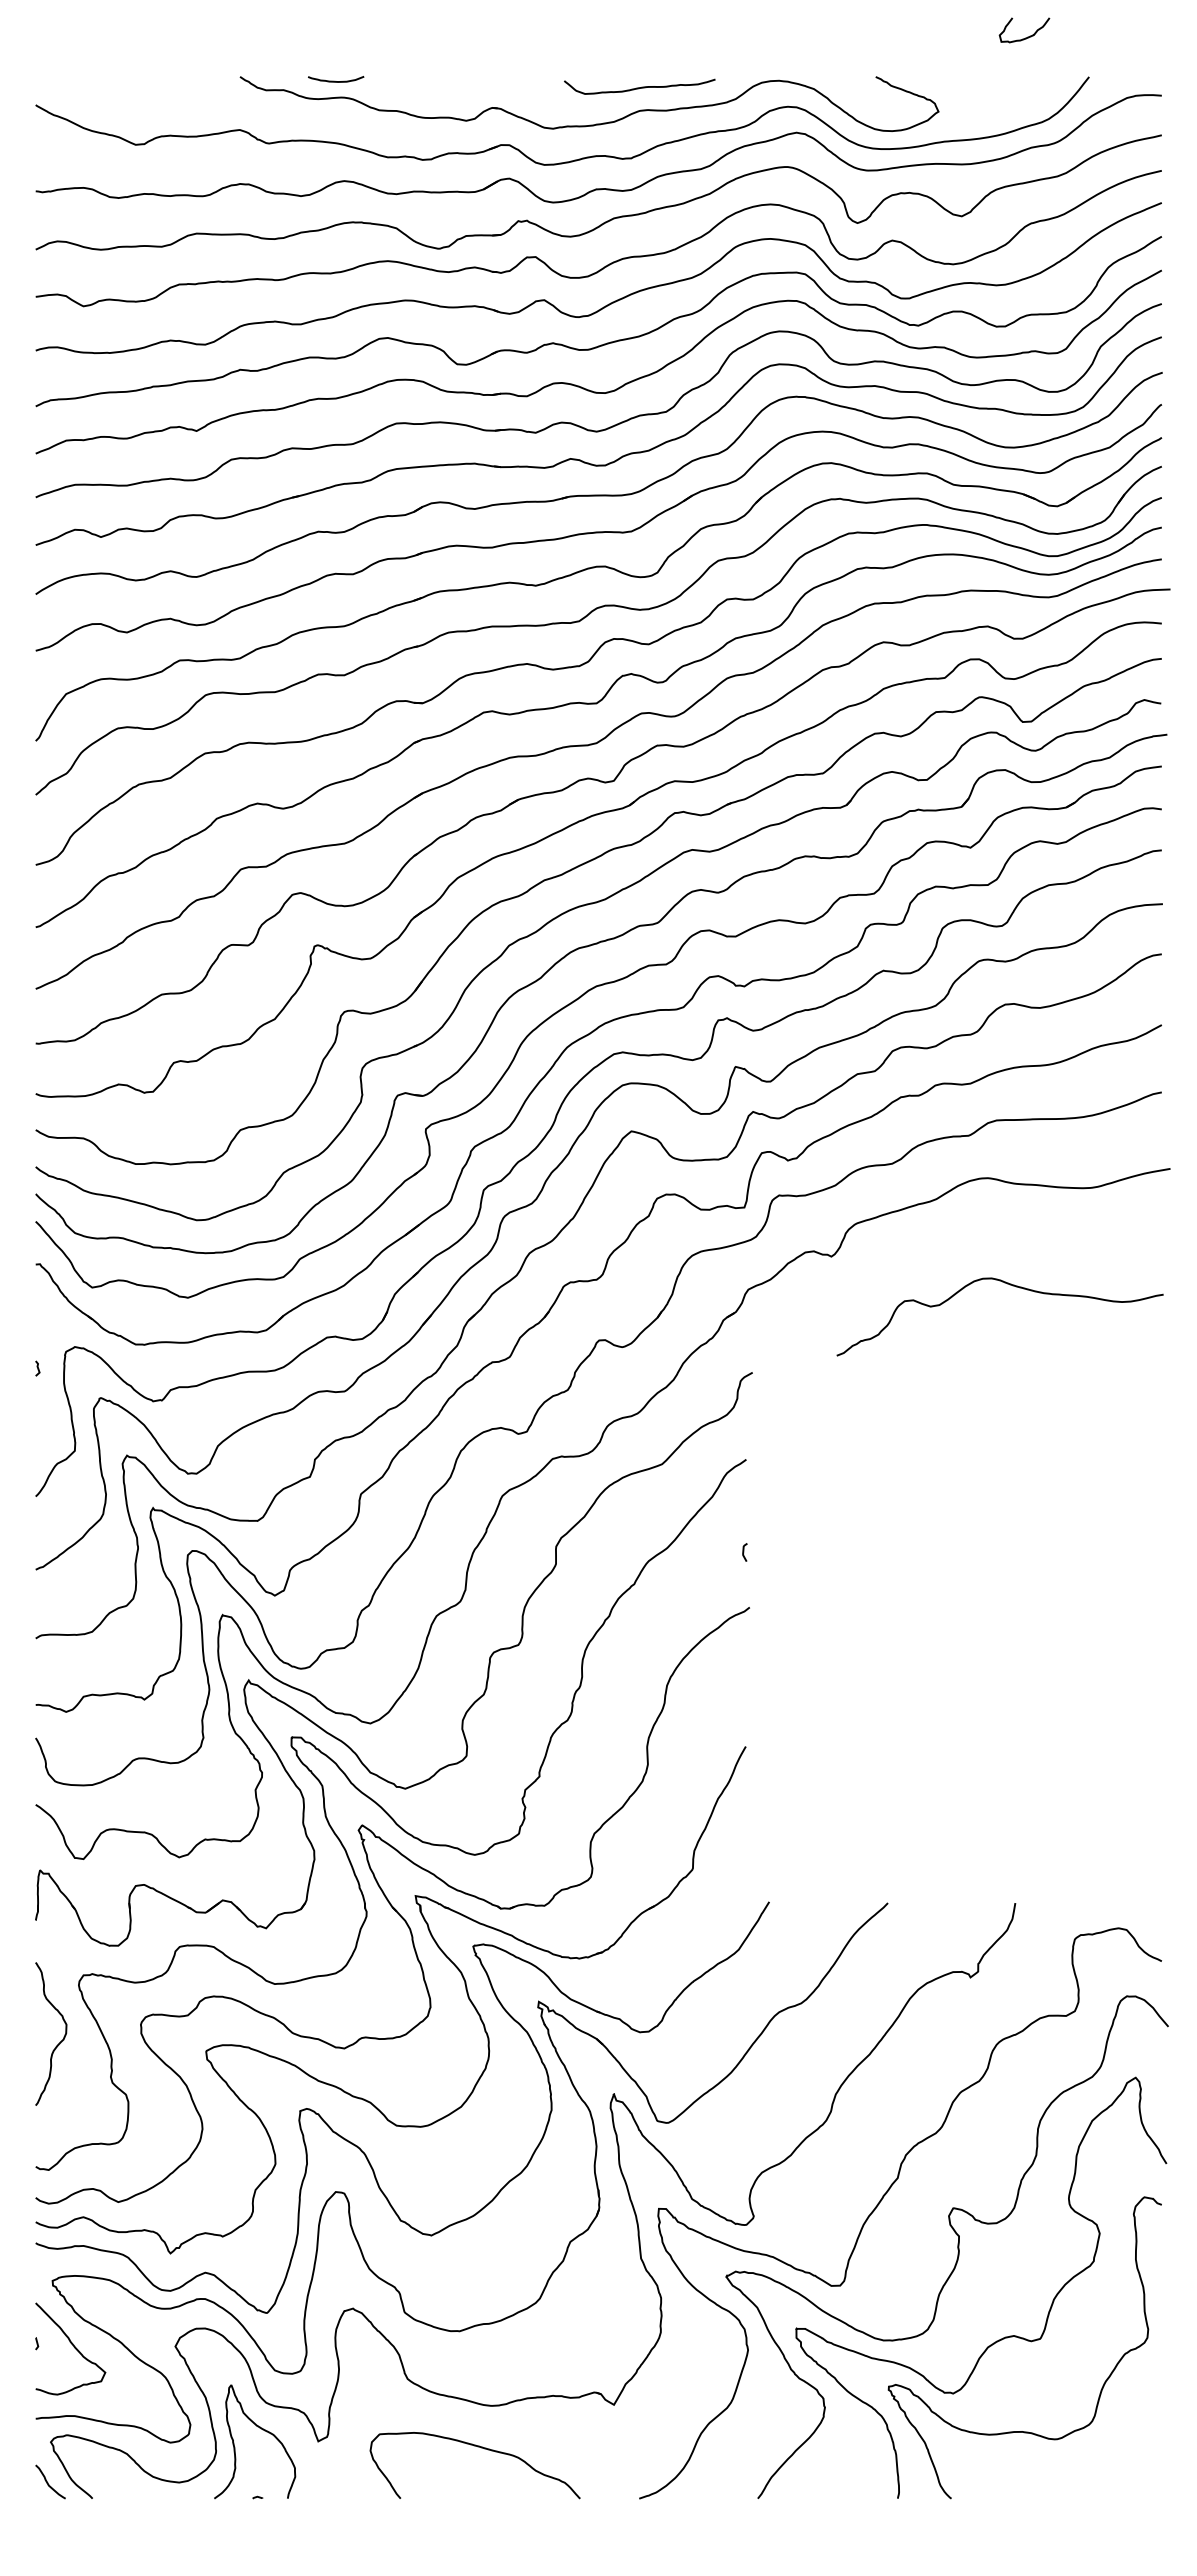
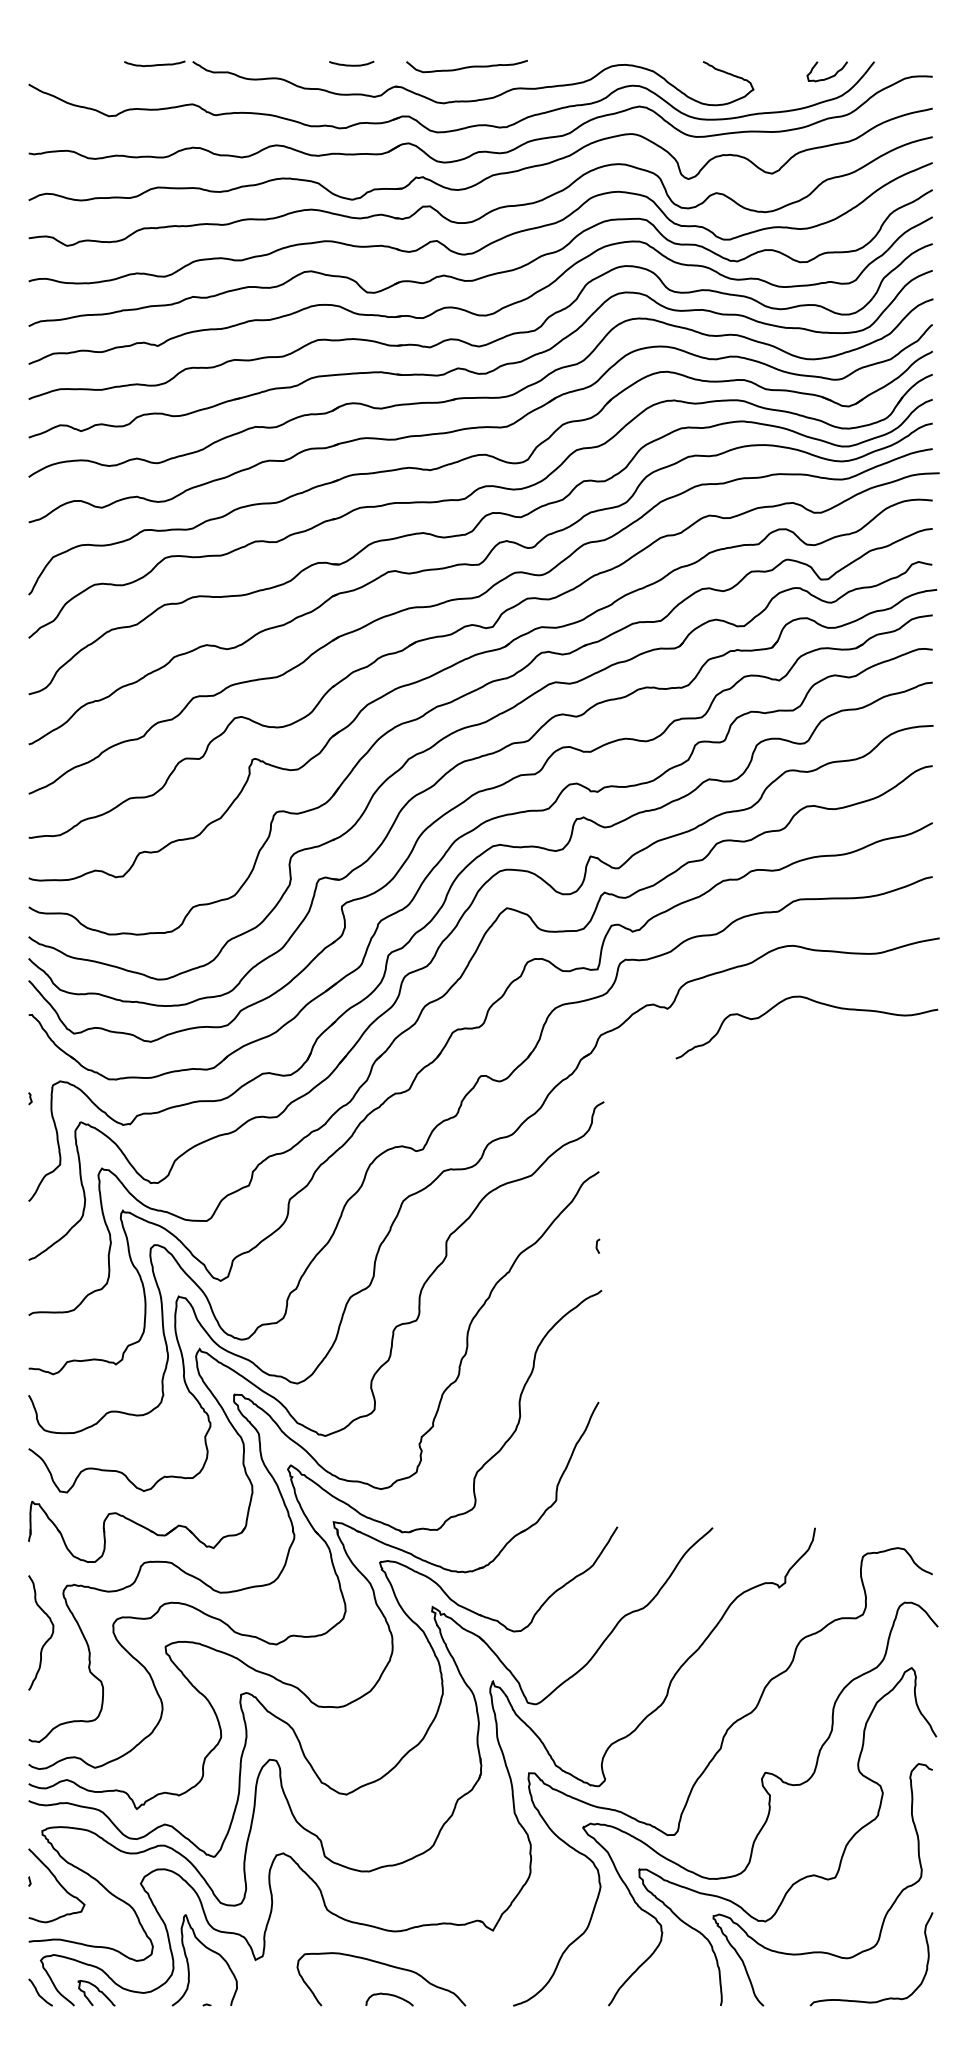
curve: (1027, 36) -> (829, 76), moved
curve: (192, 80) -> (154, 64), added
curve: (336, 81) -> (352, 65), moved
curve: (639, 87) -> (466, 67), moved
curve: (1012, 1286) -> (816, 1003), moved
curve: (122, 2480) -> (98, 1991), added
curve: (485, 2485) -> (389, 1995), added
curve: (1101, 2489) -> (884, 1998), added

